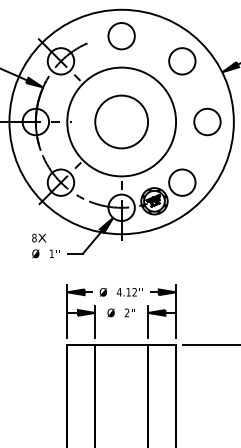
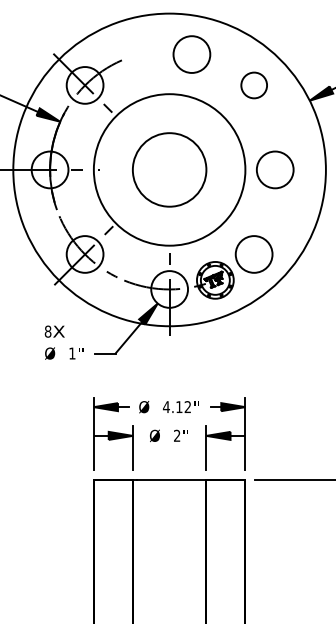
circle: (121, 36) -> (191, 54), moved
circle: (182, 61) -> (254, 85), size x0.7
circle: (207, 121) -> (275, 169), moved

